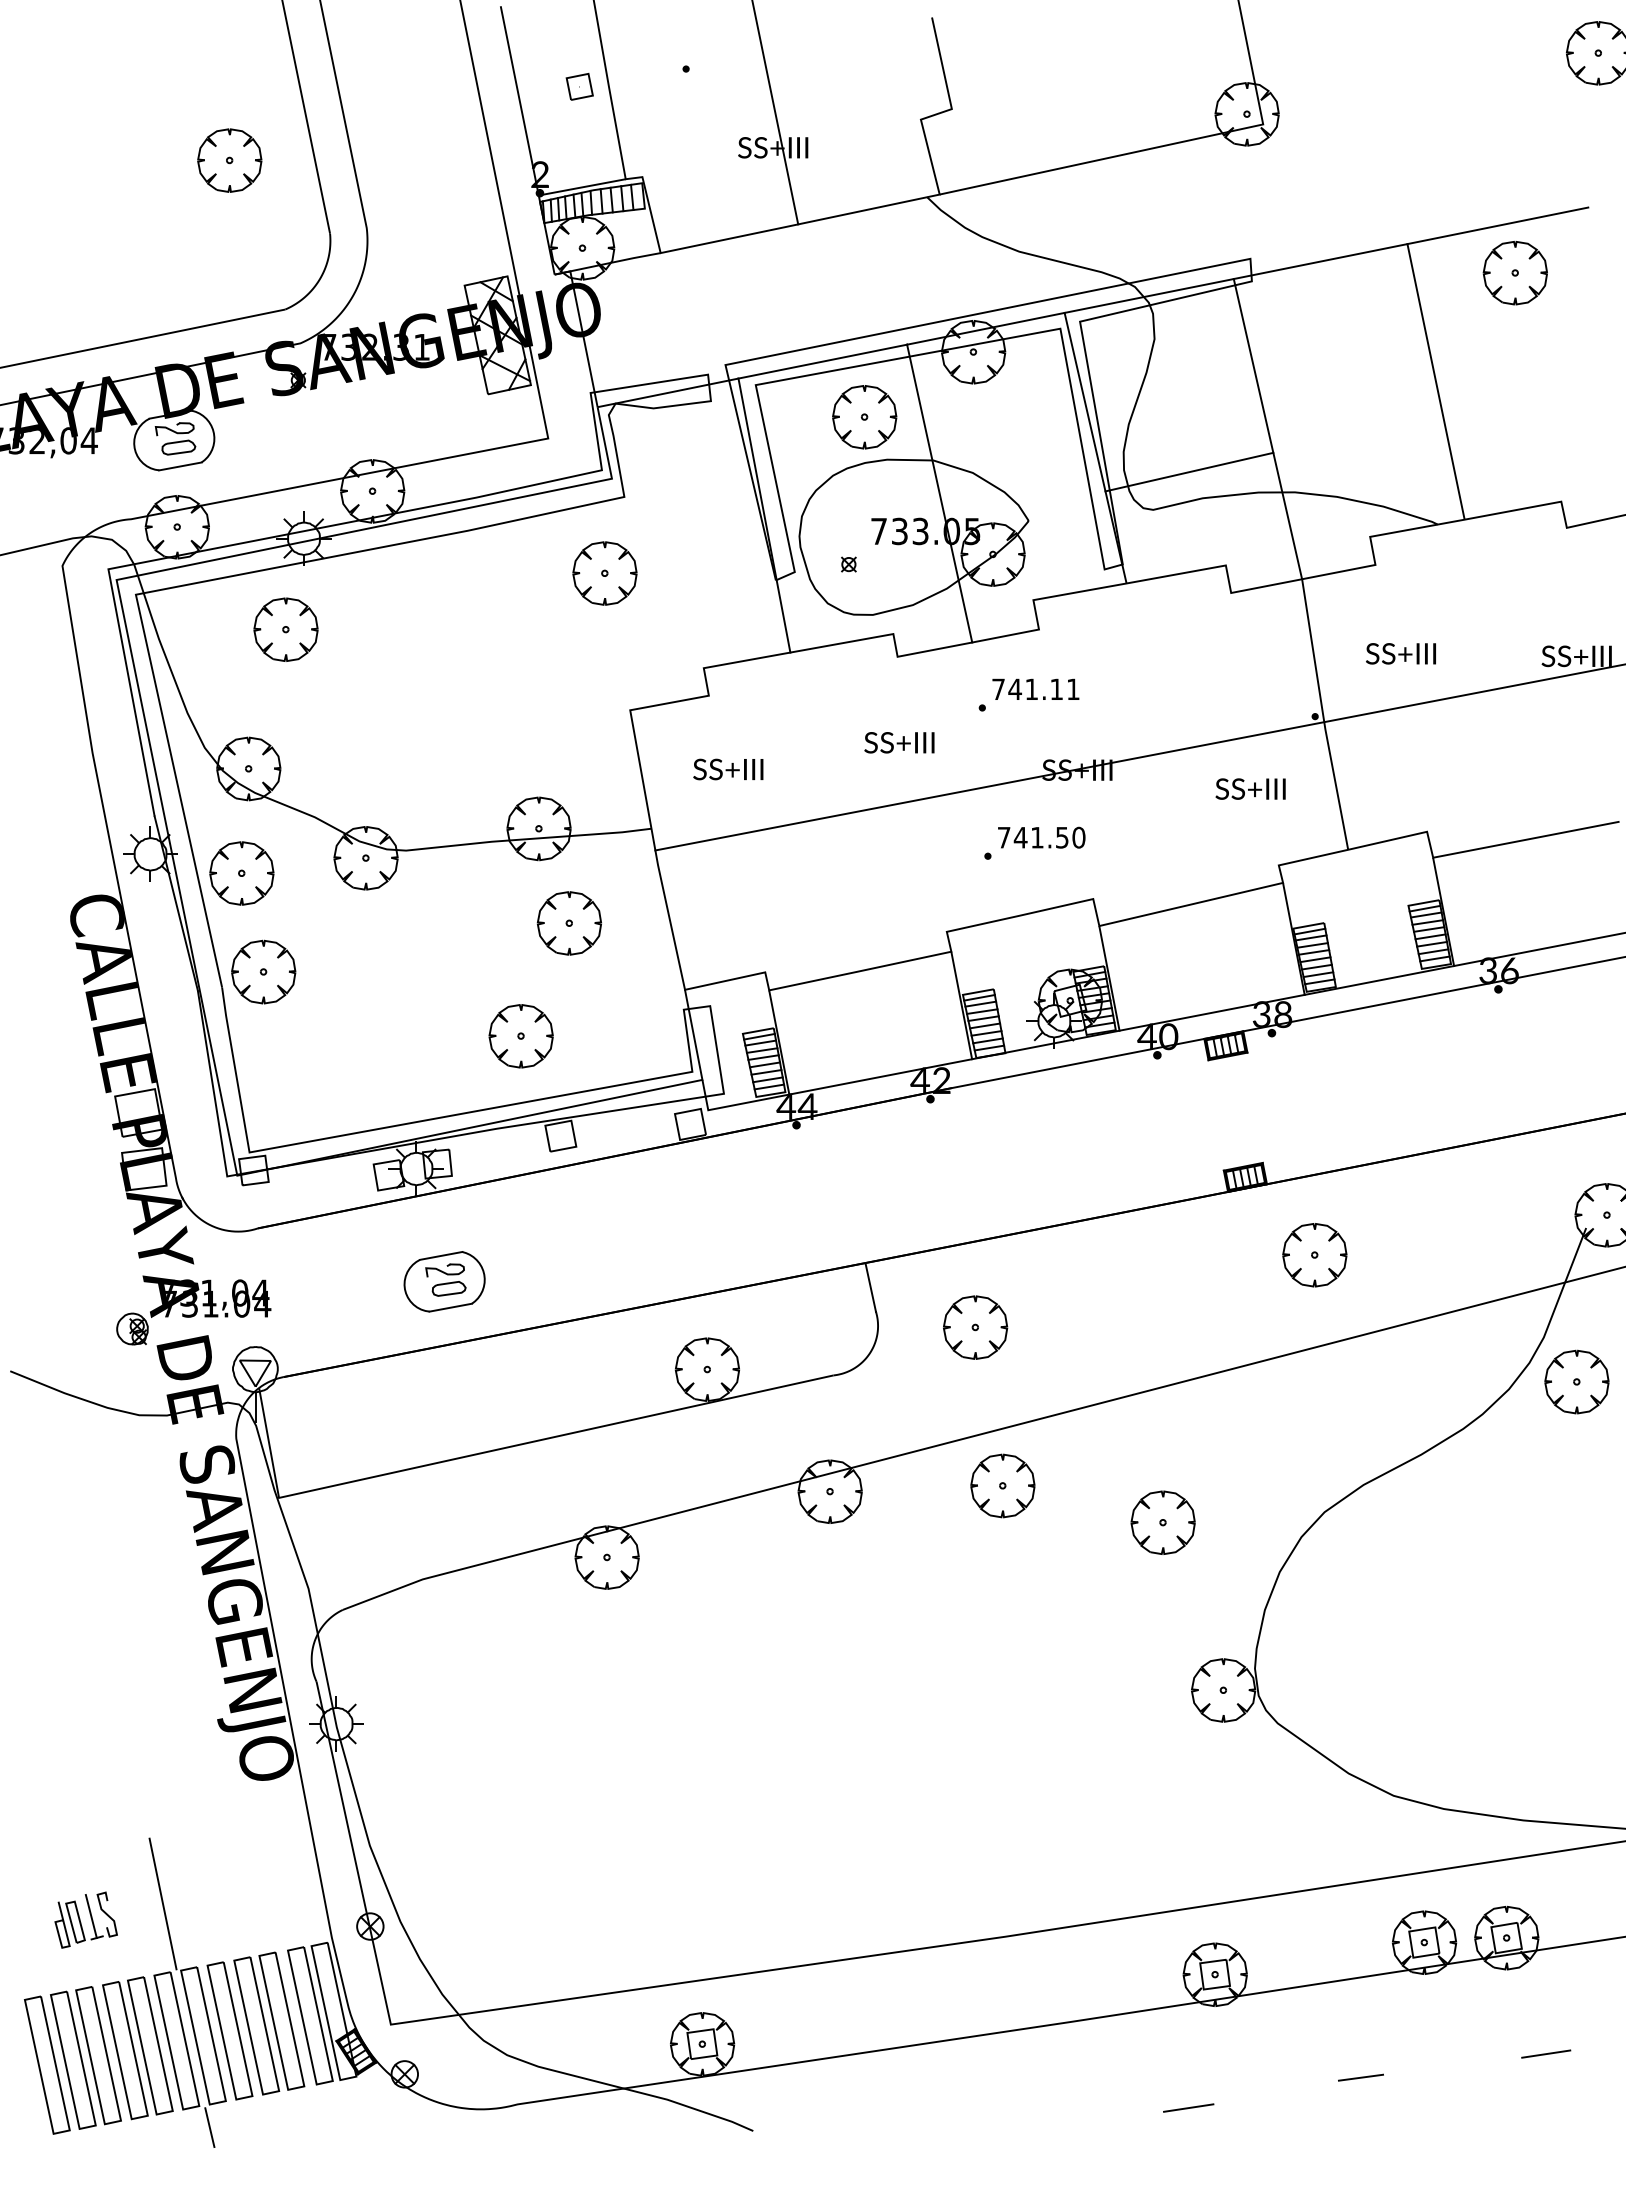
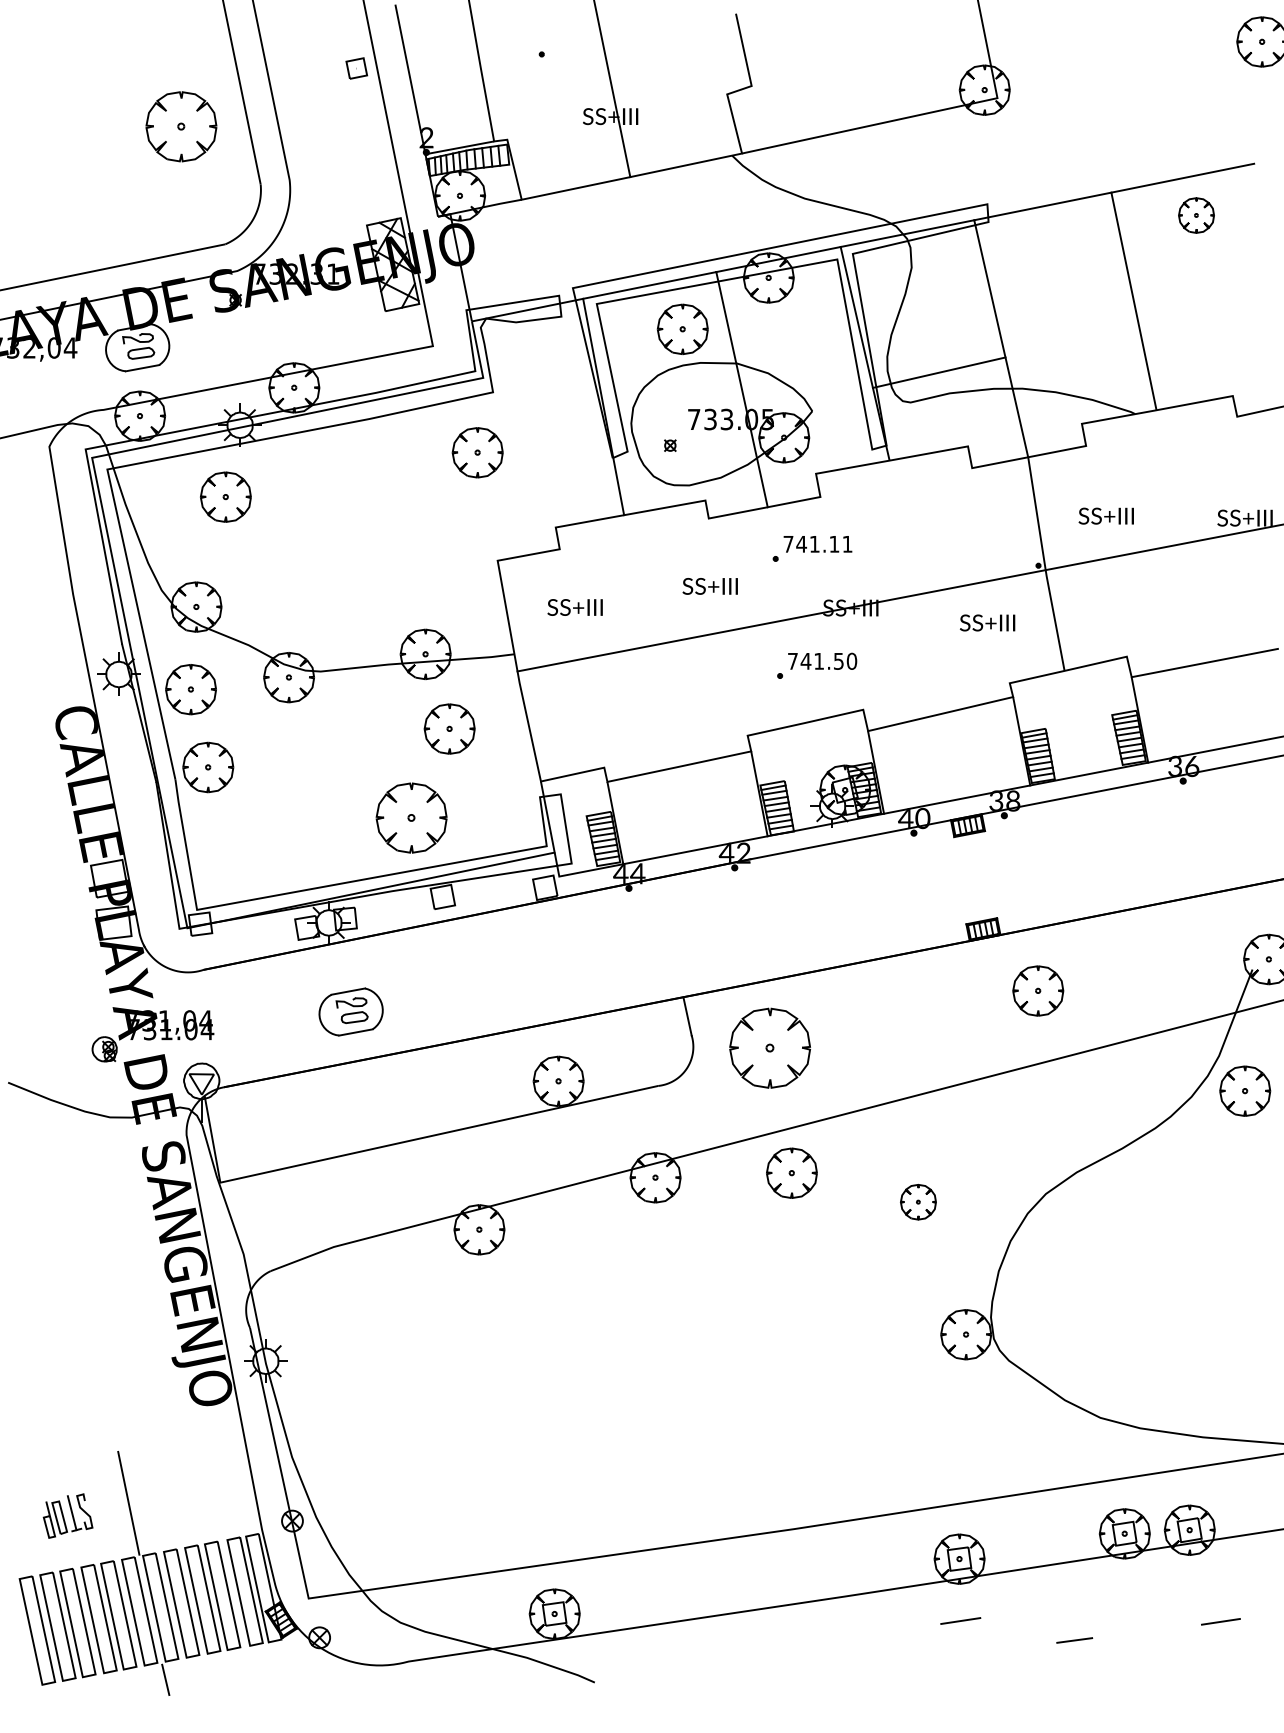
part: (579, 86) -> (356, 68), moved
part: (229, 160) -> (181, 126), size x1.4
part: (1514, 272) -> (1195, 215), size x0.7
part: (520, 1036) -> (411, 818), size x1.4
part: (975, 1327) -> (770, 1048), size x1.6
part: (1162, 1522) -> (917, 1202), size x0.7
line: (1188, 2107) -> (960, 1620), moved

